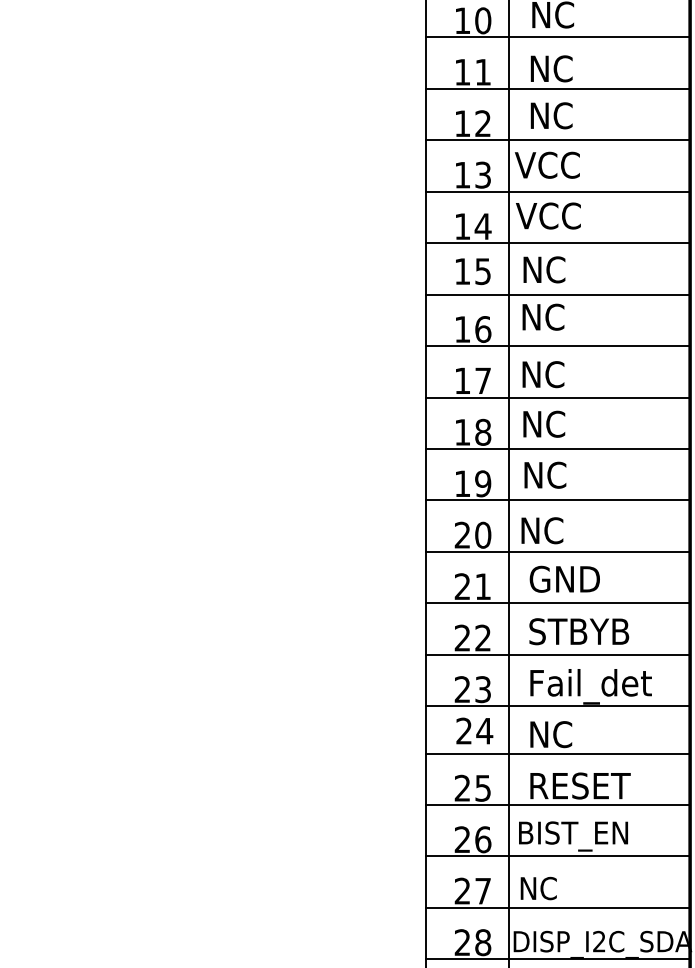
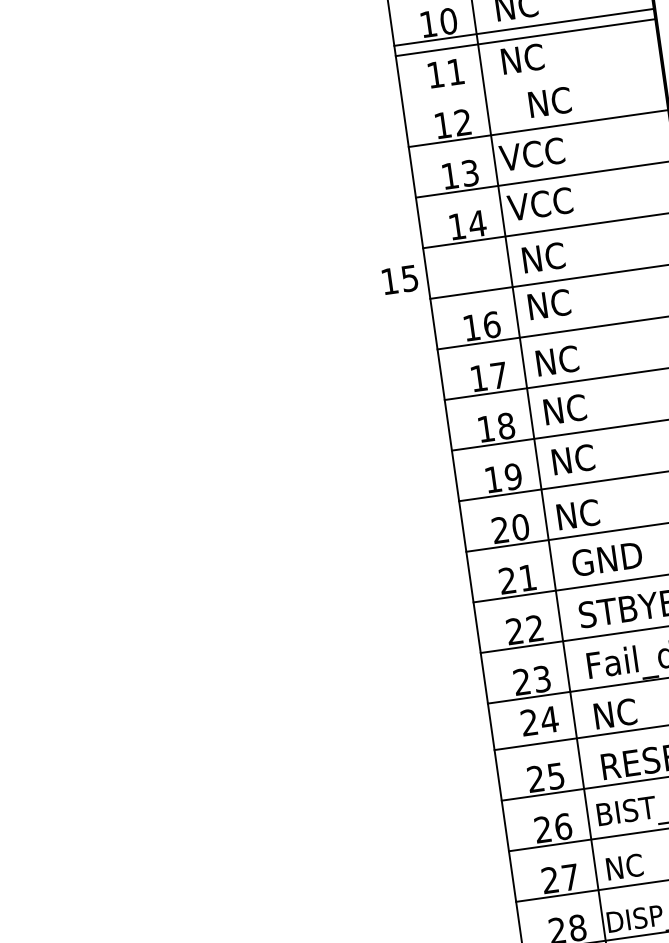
line: (557, 88) -> (525, 37), moved
text: (551, 115) -> (549, 102), moved
text: (473, 271) -> (400, 279), moved

